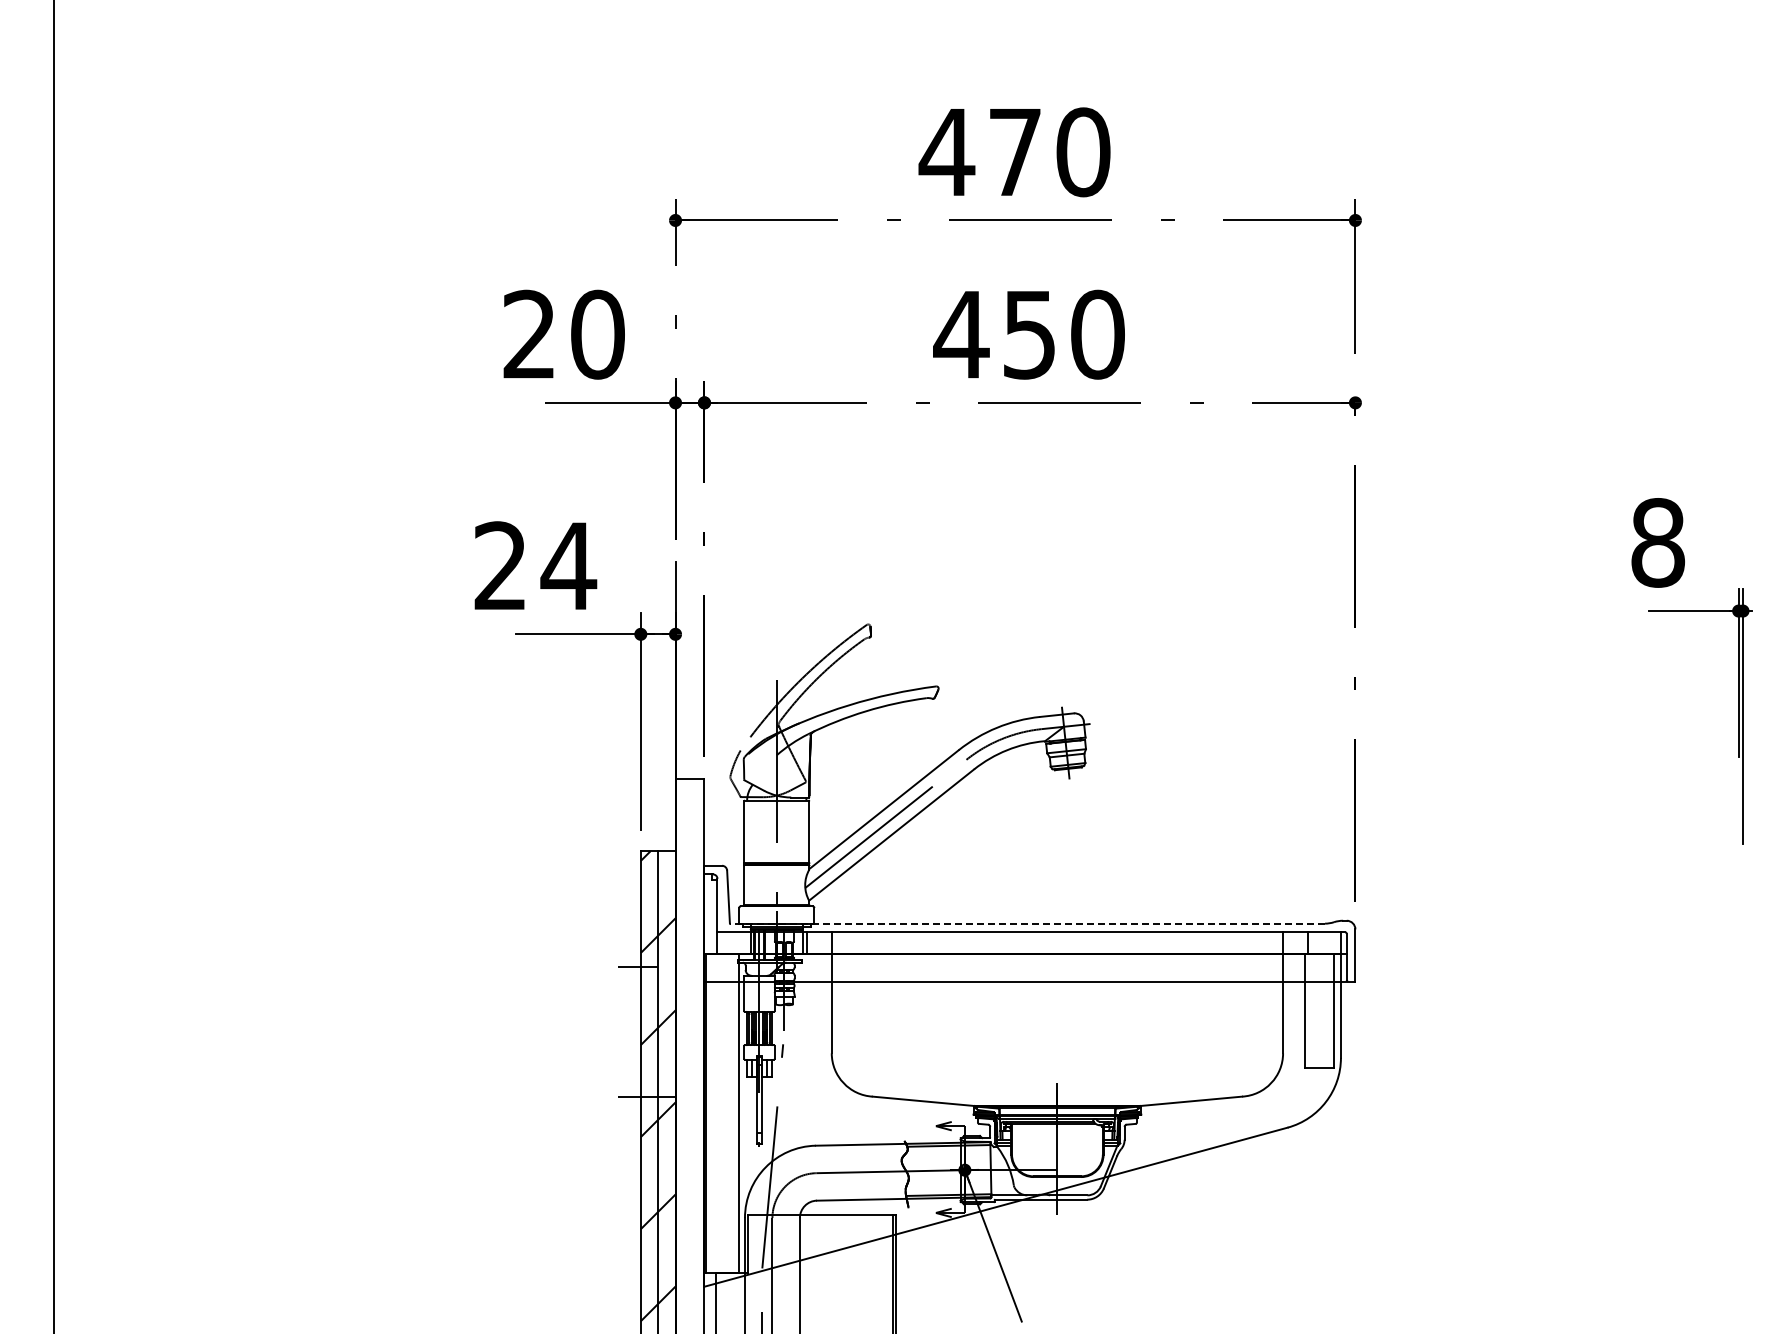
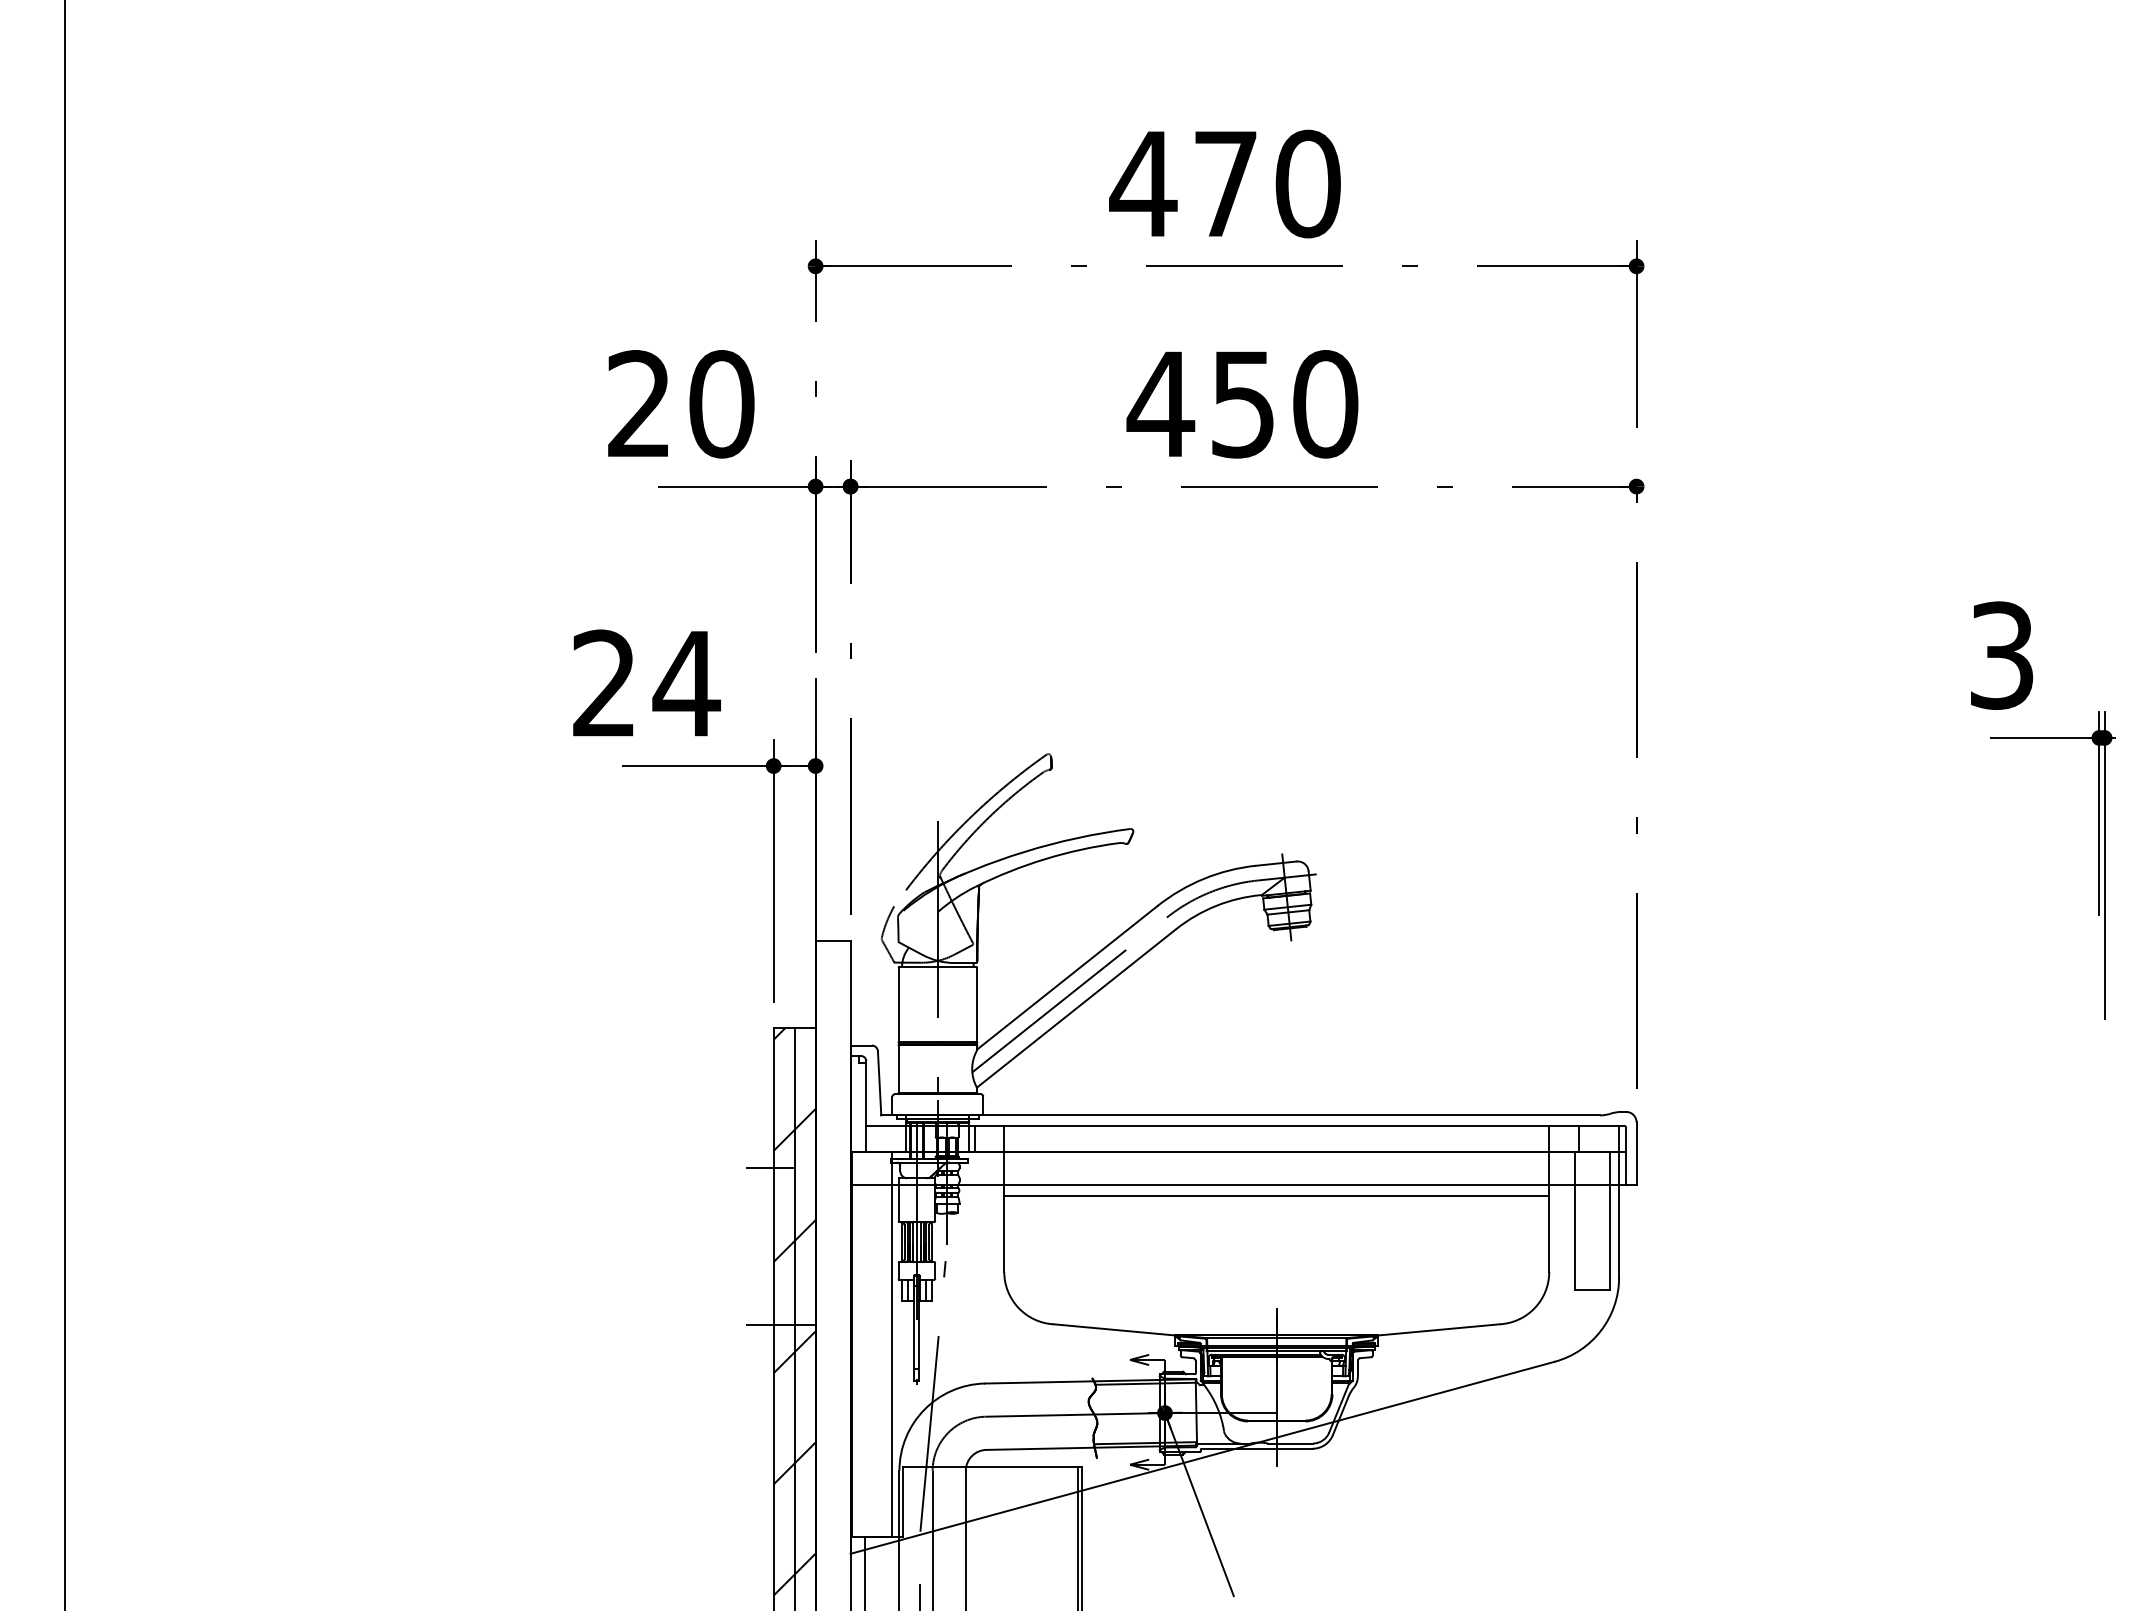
text: (1658, 542) -> (2002, 655), 8 -> 3
line: (1027, 923) -> (1240, 1115), dashed -> solid
line: (1057, 990) -> (1276, 1196), added

